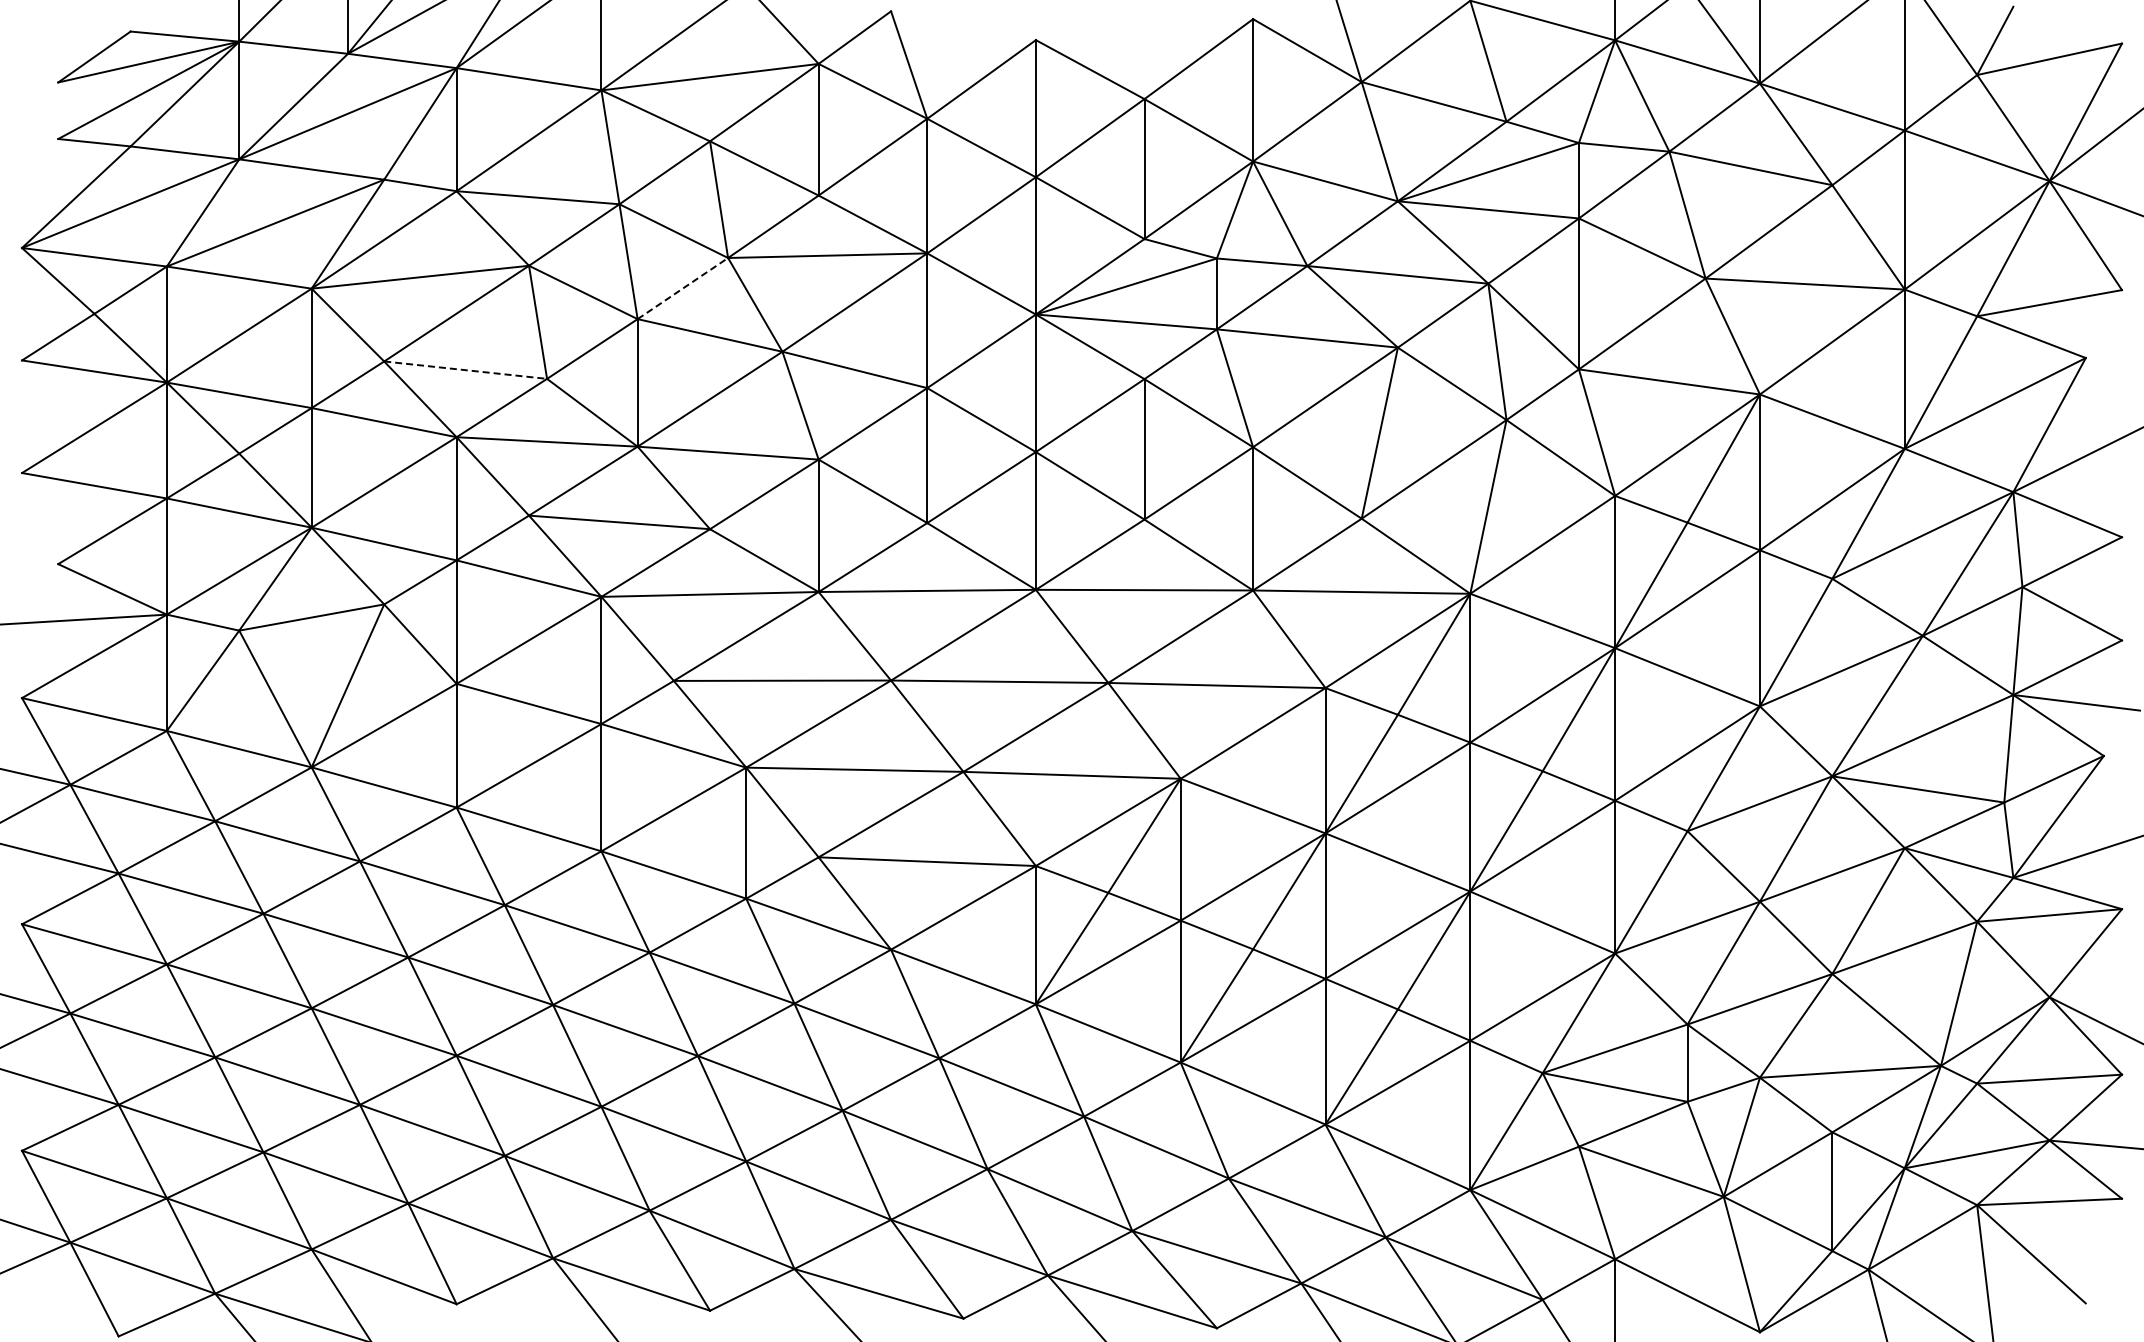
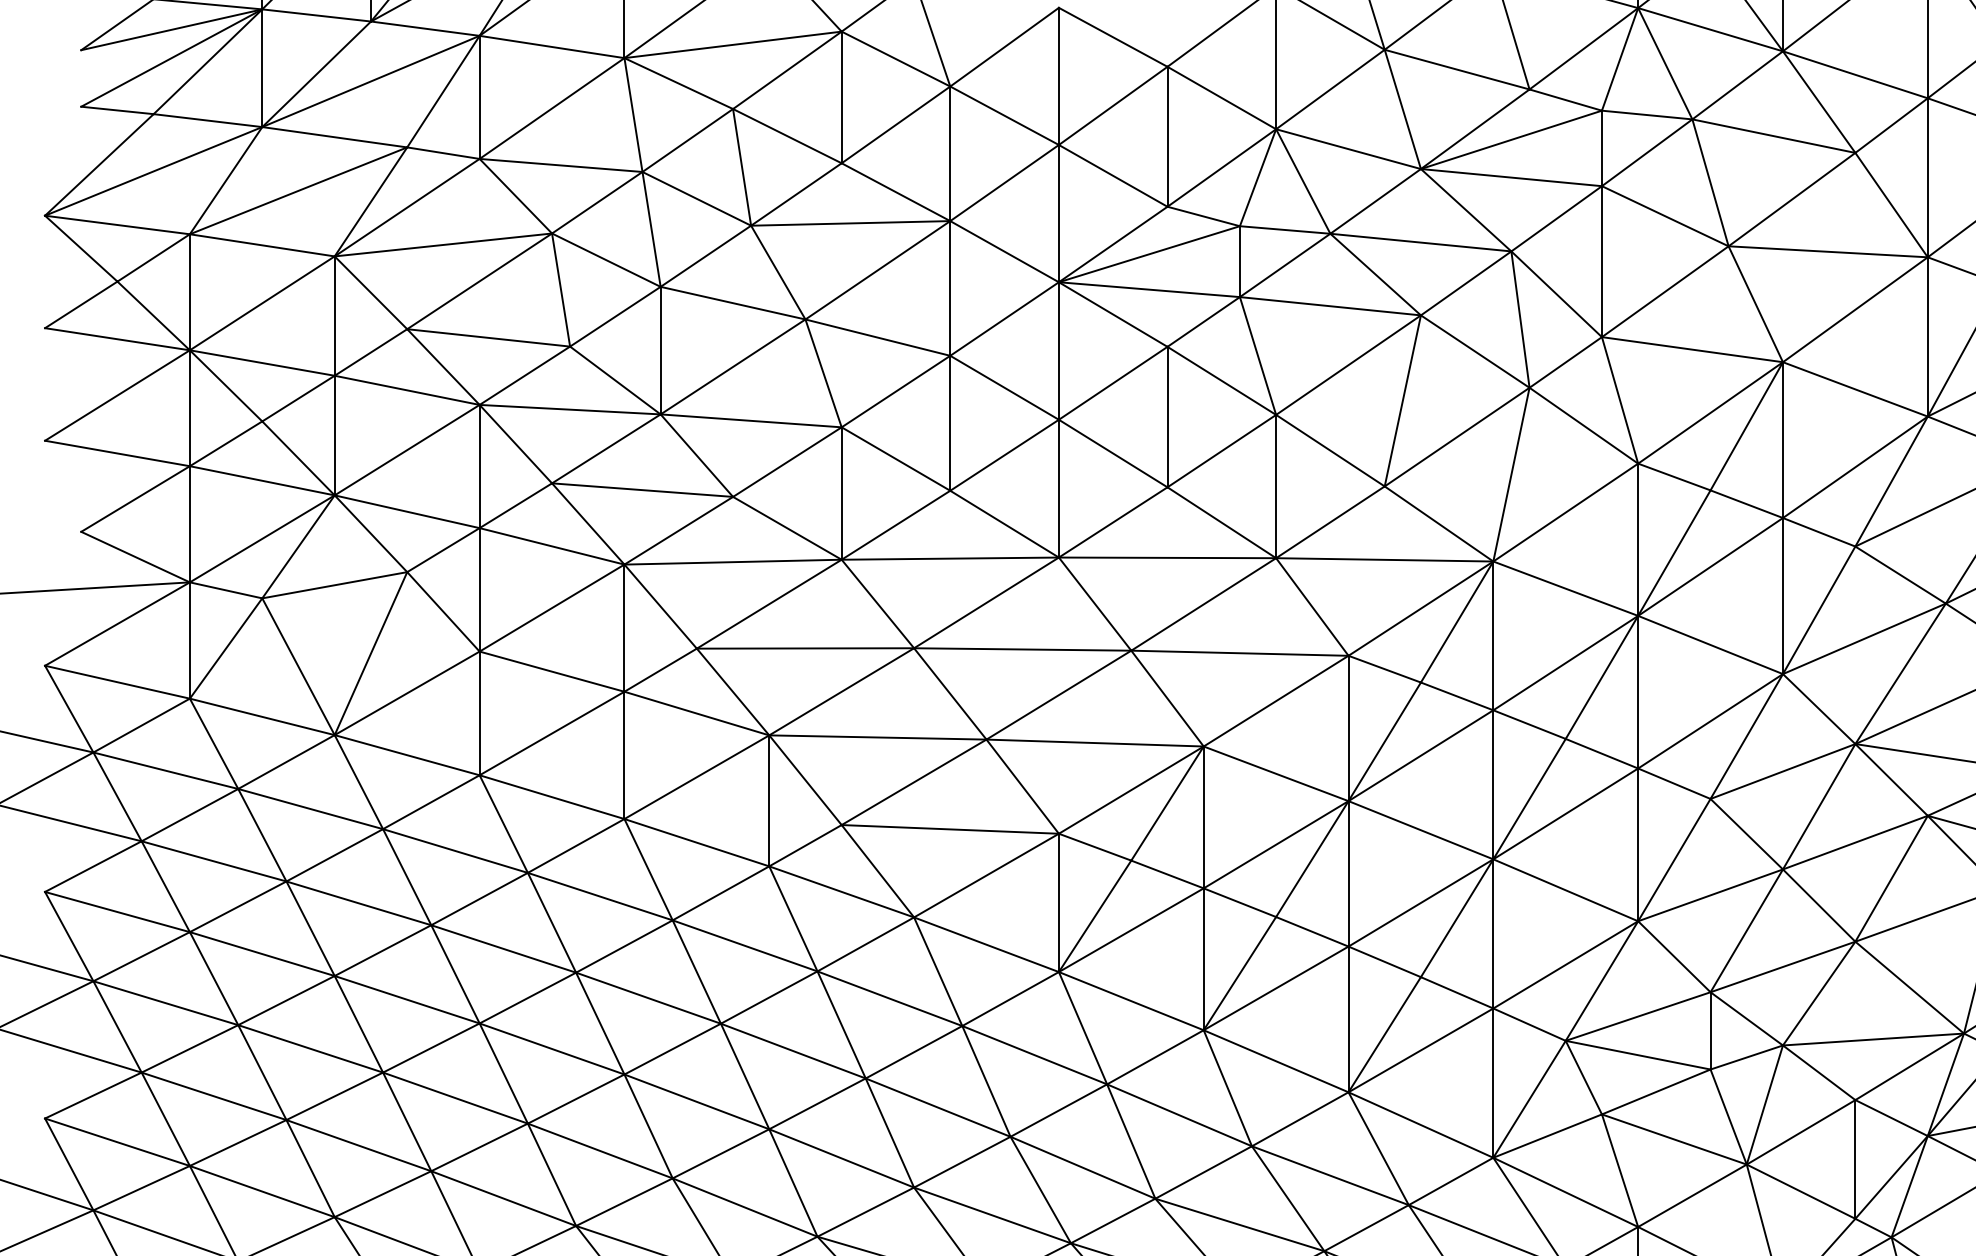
line: (682, 288) -> (705, 256), dashed -> solid
line: (465, 370) -> (488, 338), dashed -> solid

